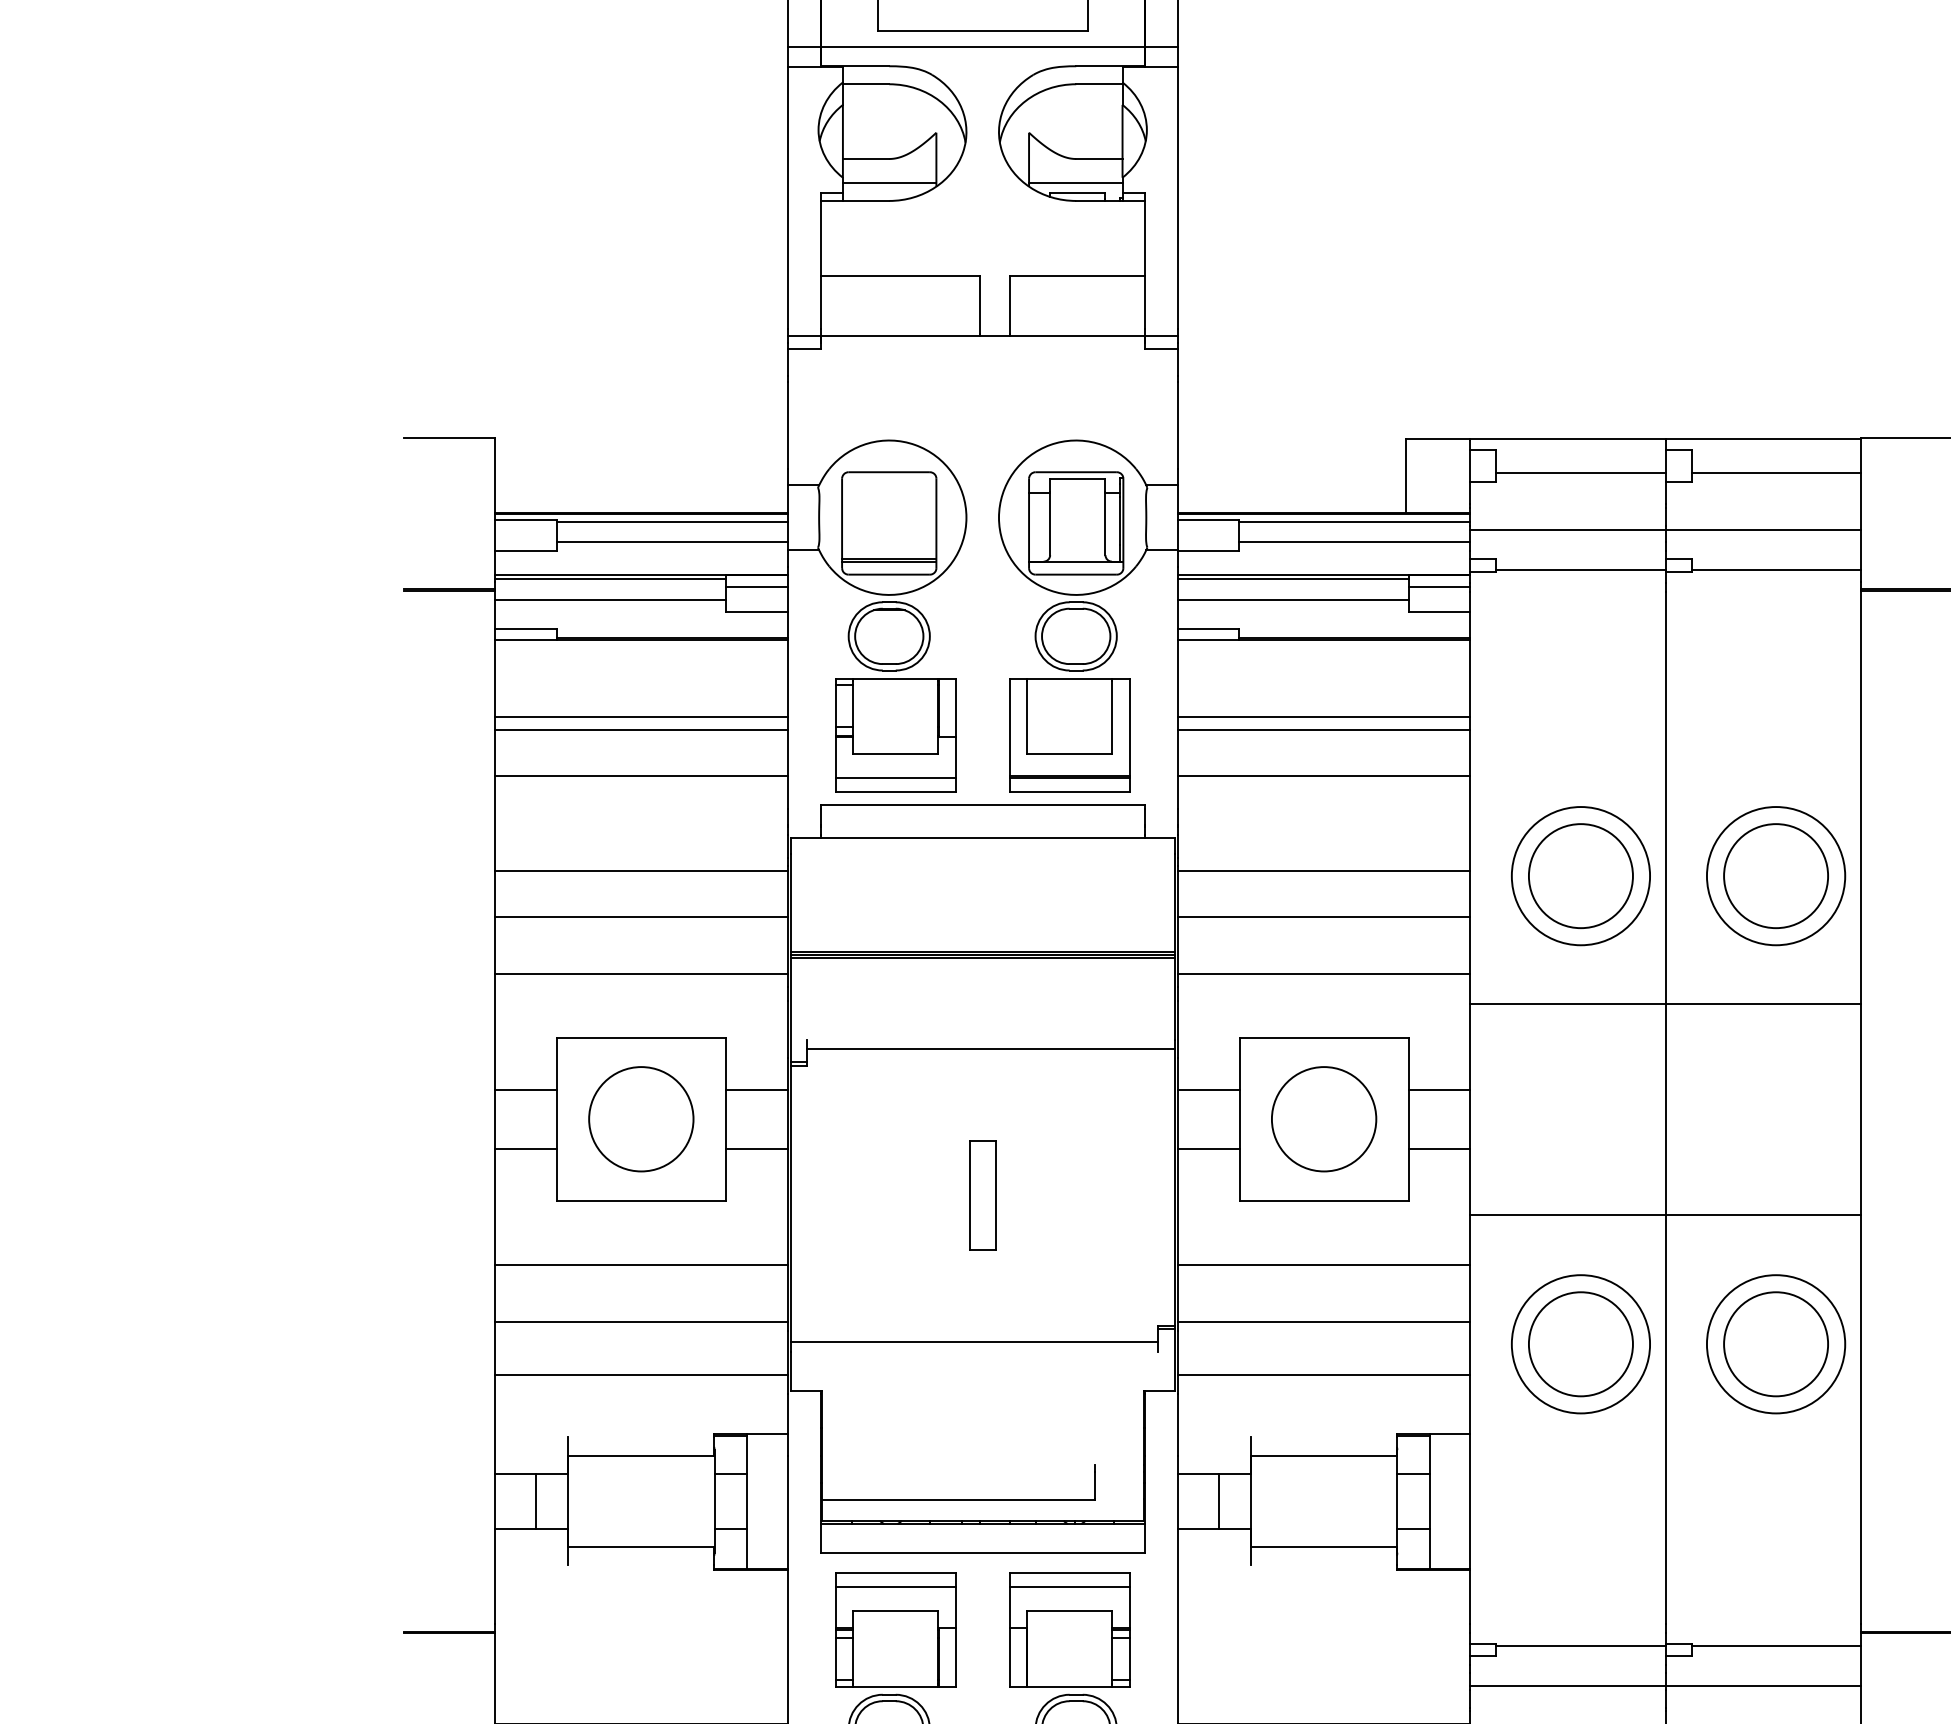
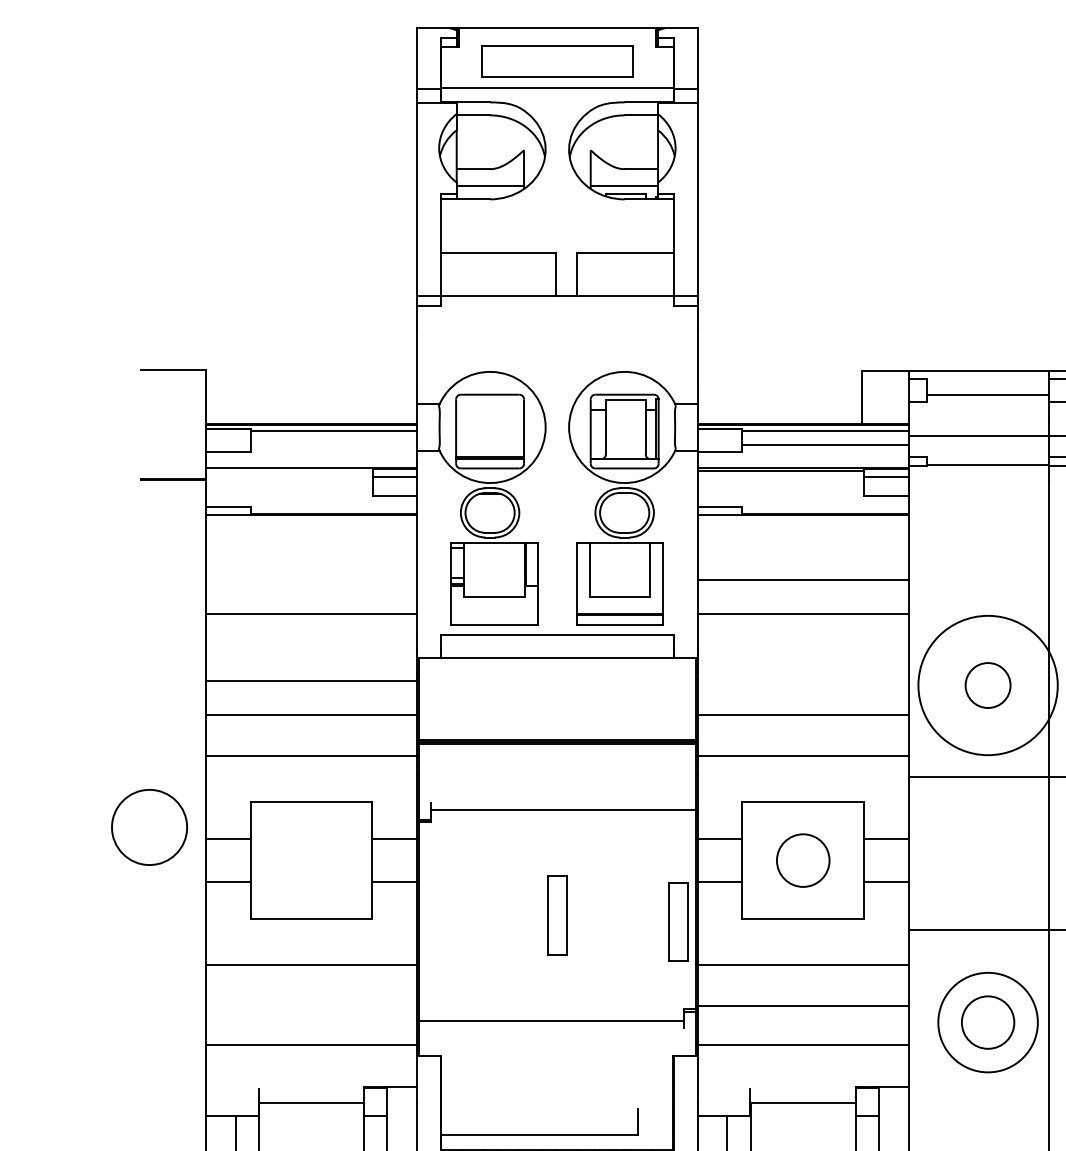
line: (671, 541) -> (333, 444), removed
line: (610, 578) -> (289, 471), removed
line: (610, 600) -> (289, 487), removed
line: (1293, 600) -> (781, 487), removed
line: (641, 716) -> (311, 570), removed
line: (1323, 716) -> (802, 570), removed
line: (641, 729) -> (311, 579), removed
line: (895, 777) -> (494, 614), removed
line: (1323, 870) -> (802, 681), removed
circle: (1580, 876) -> (987, 685), size x0.6
circle: (1580, 876) -> (987, 685), size x1.4
circle: (641, 1119) -> (149, 827), moved
circle: (1324, 1119) -> (803, 860), size x0.7
part: (1150, 1204) -> (678, 921), added
line: (641, 1321) -> (311, 1006), removed
circle: (1580, 1344) -> (987, 1022), size x0.7

